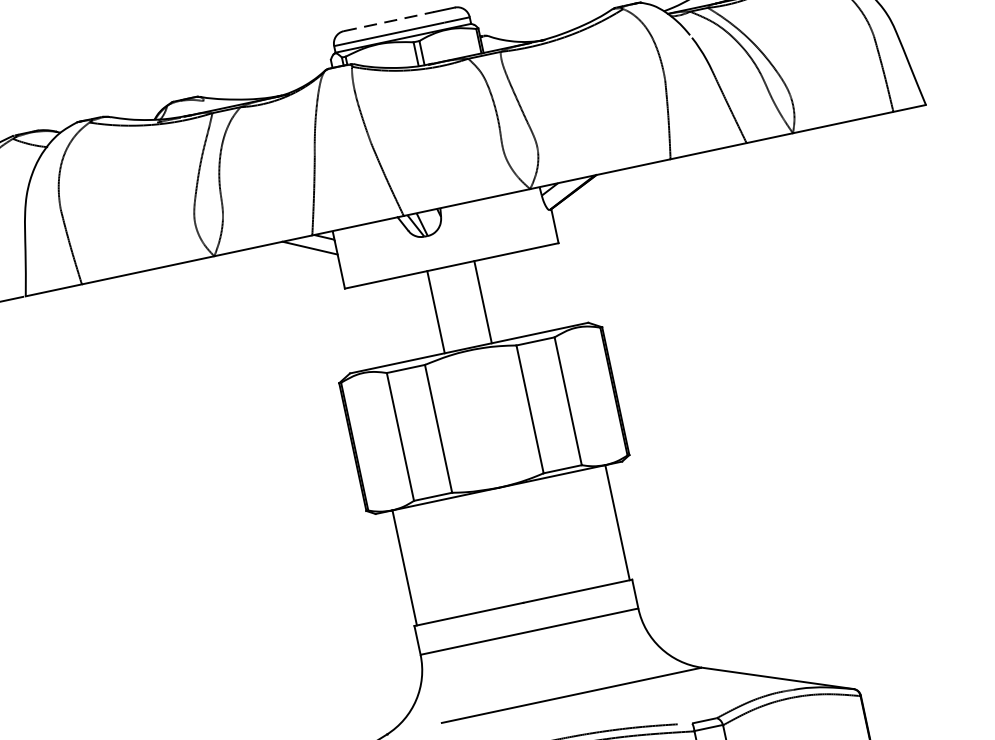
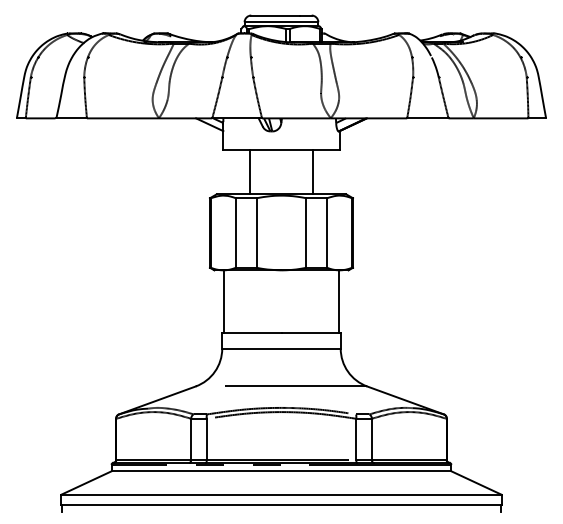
line: (388, 21) -> (275, 15), dashed -> solid
line: (482, 301) -> (312, 171), moved
line: (436, 311) -> (250, 171), moved

